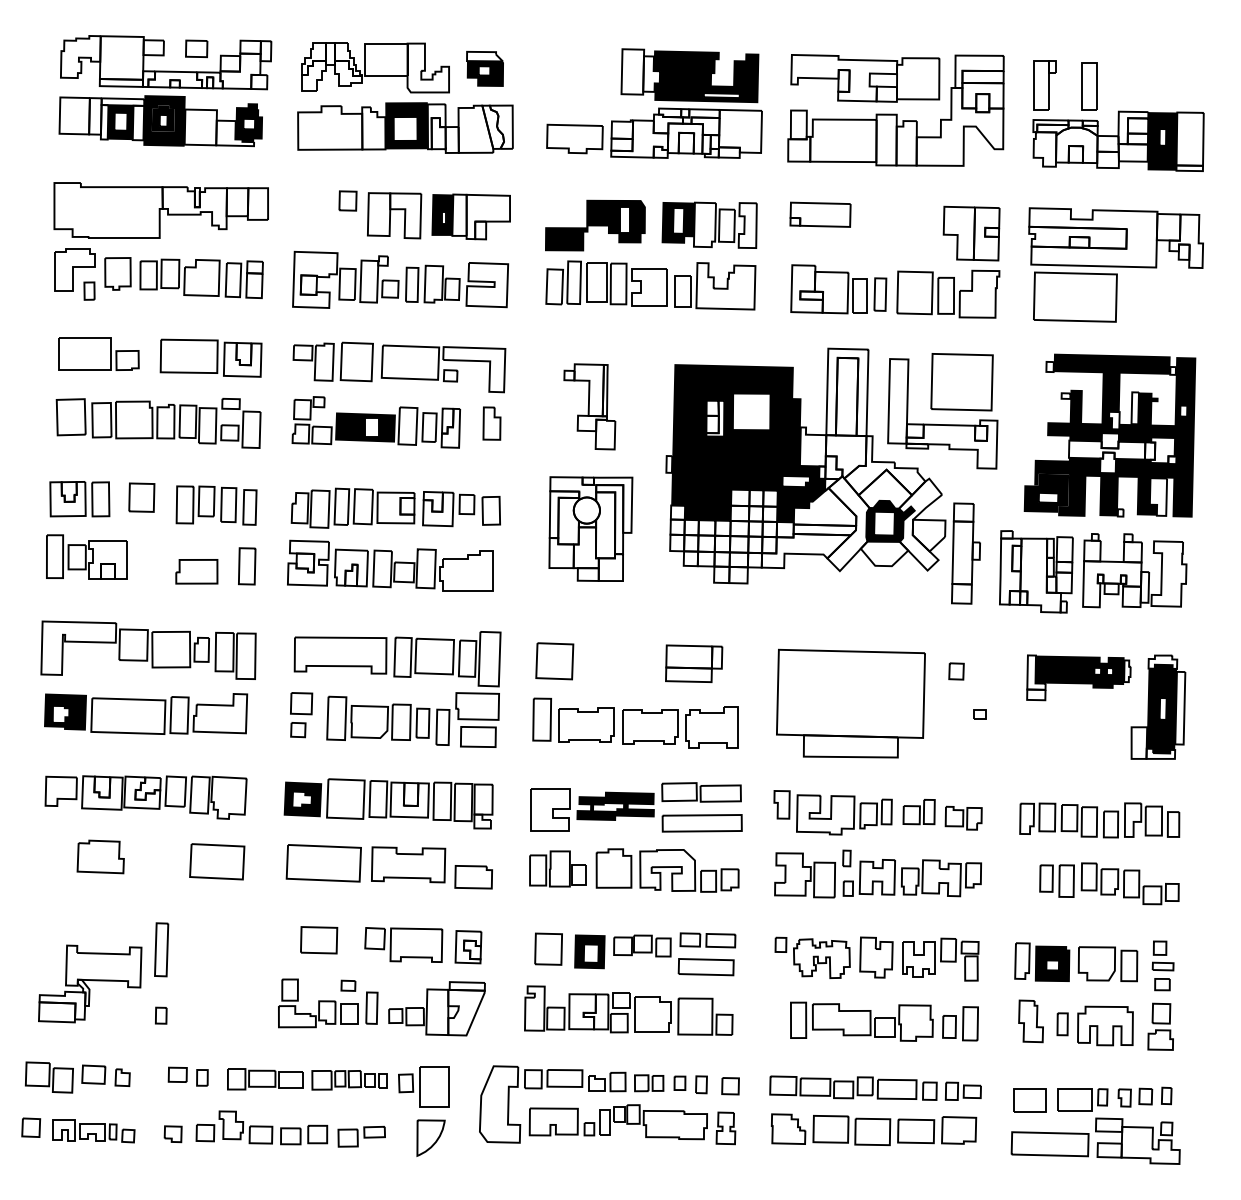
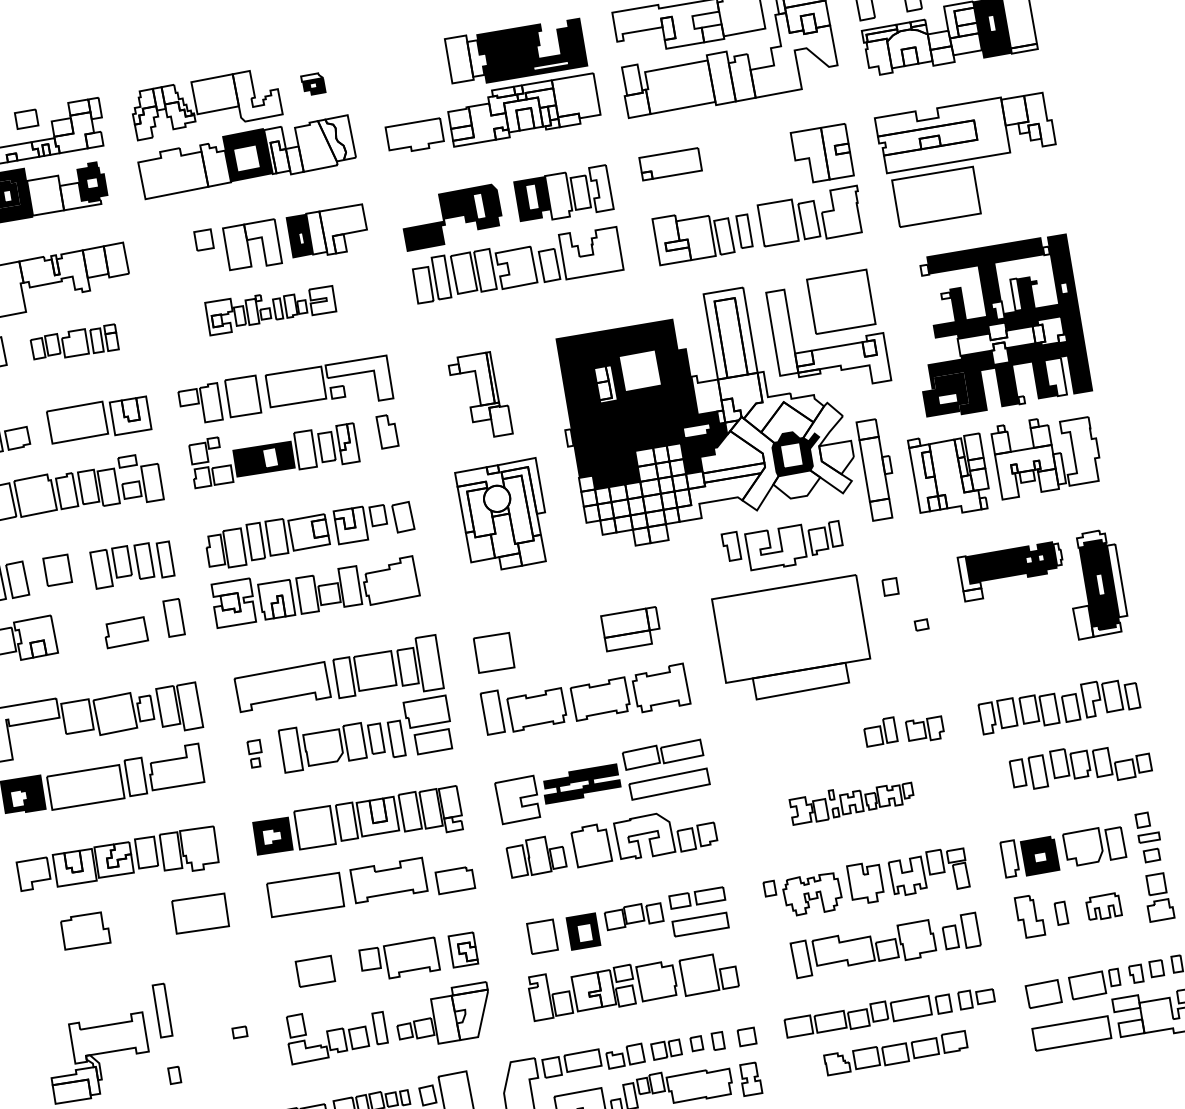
part: (484, 68) -> (313, 84), size x0.6
part: (201, 278) -> (74, 343), size x0.7
part: (400, 279) -> (270, 307), size x0.6
part: (301, 715) -> (255, 754), size x0.6
part: (832, 812) -> (782, 544), moved
part: (877, 873) -> (851, 800), size x0.6
part: (348, 985) -> (239, 1032), moved
part: (1105, 1025) -> (1103, 906), size x0.6
part: (873, 1129) -> (895, 1052), size x0.7

